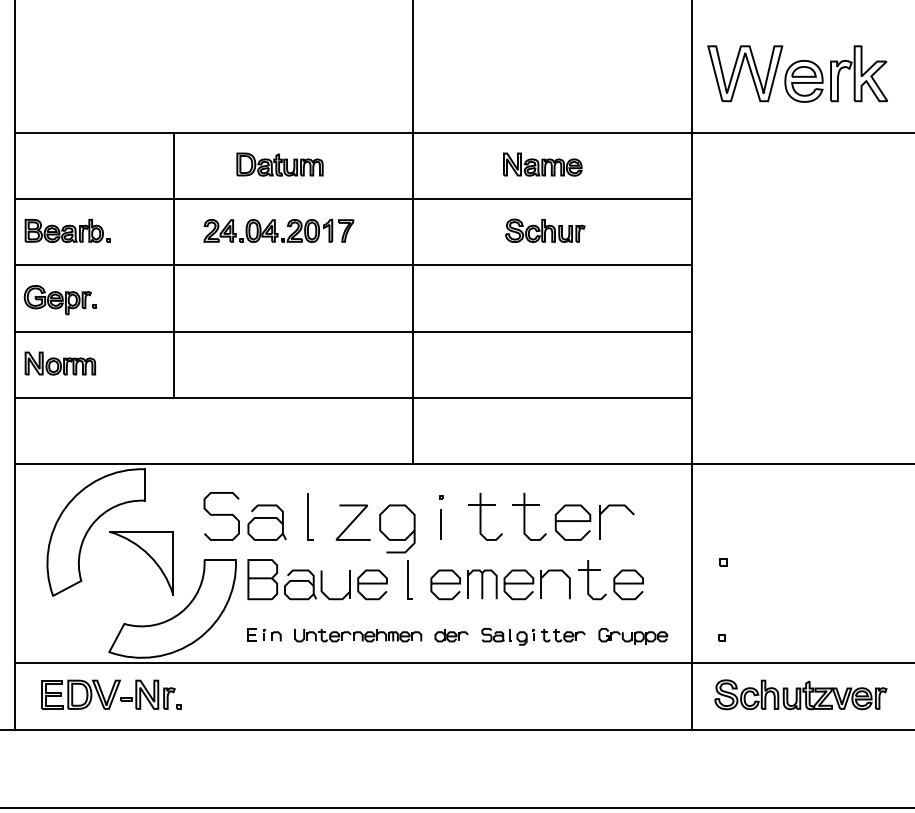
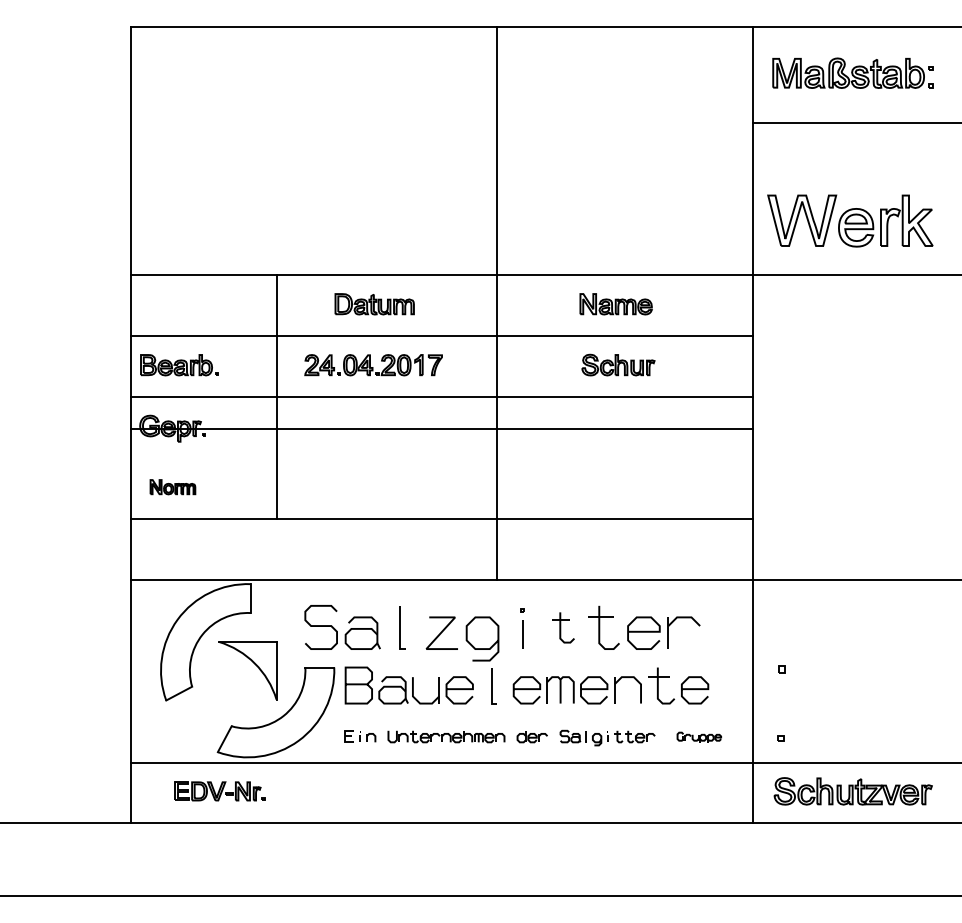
line: (352, 331) -> (441, 428), moved
part: (59, 364) -> (172, 487), size x0.7
part: (485, 516) -> (563, 627), size x0.7
part: (633, 635) -> (699, 736), size x0.7
part: (111, 694) -> (219, 791), size x0.7

